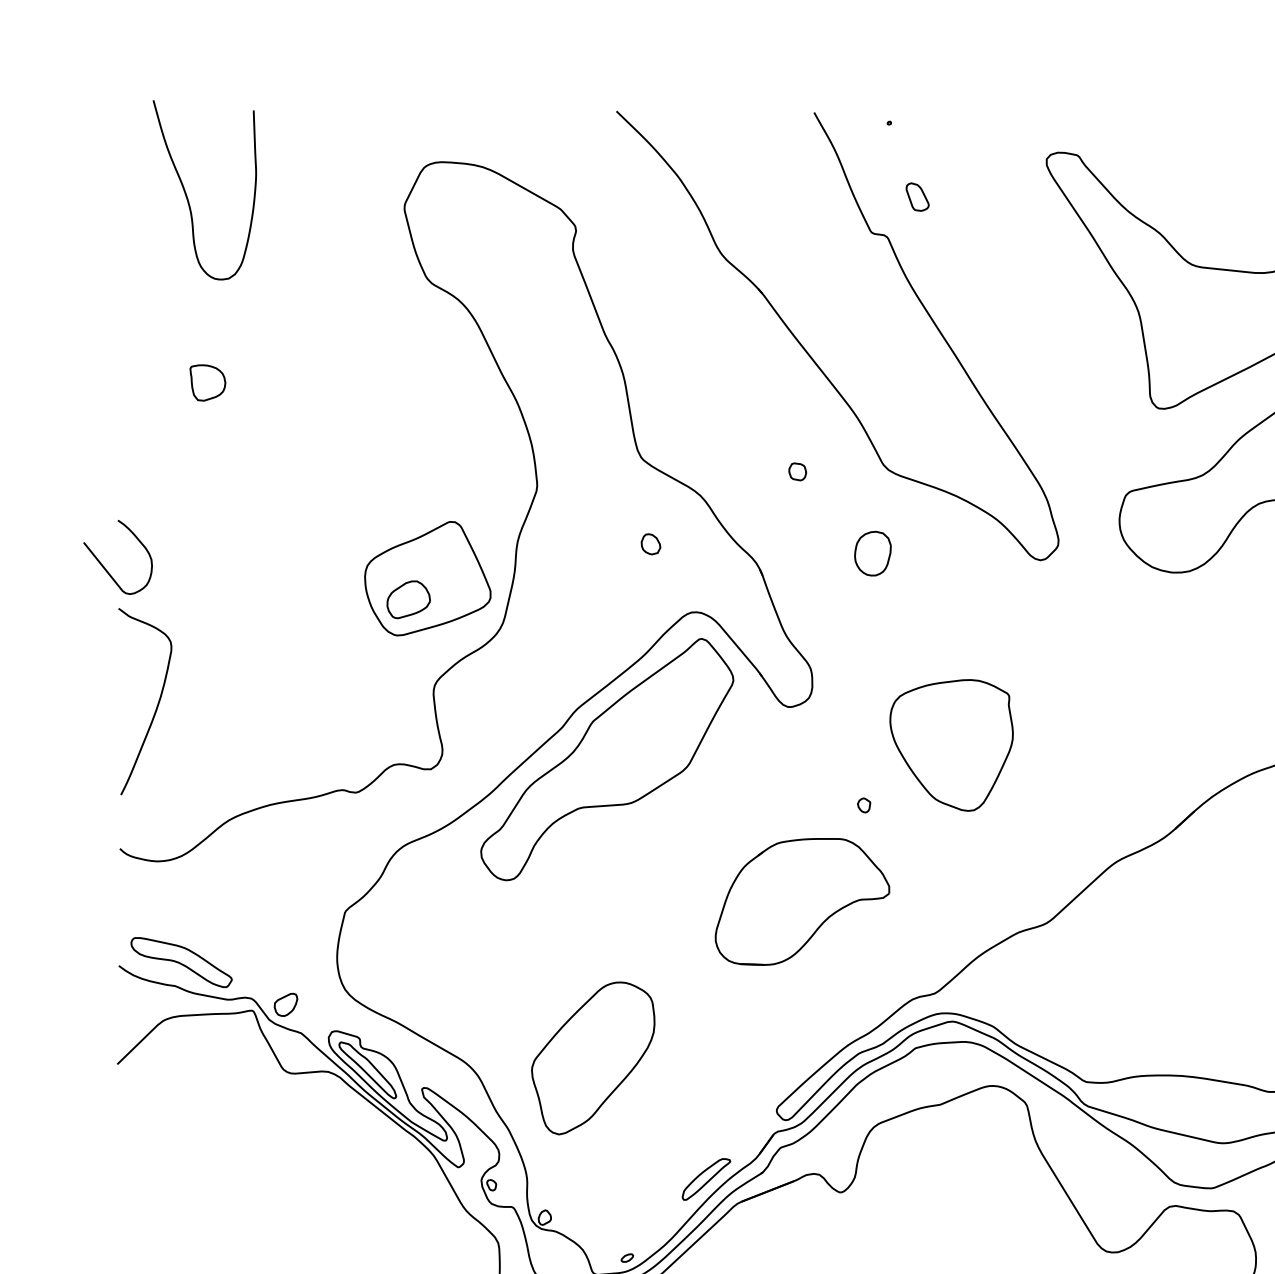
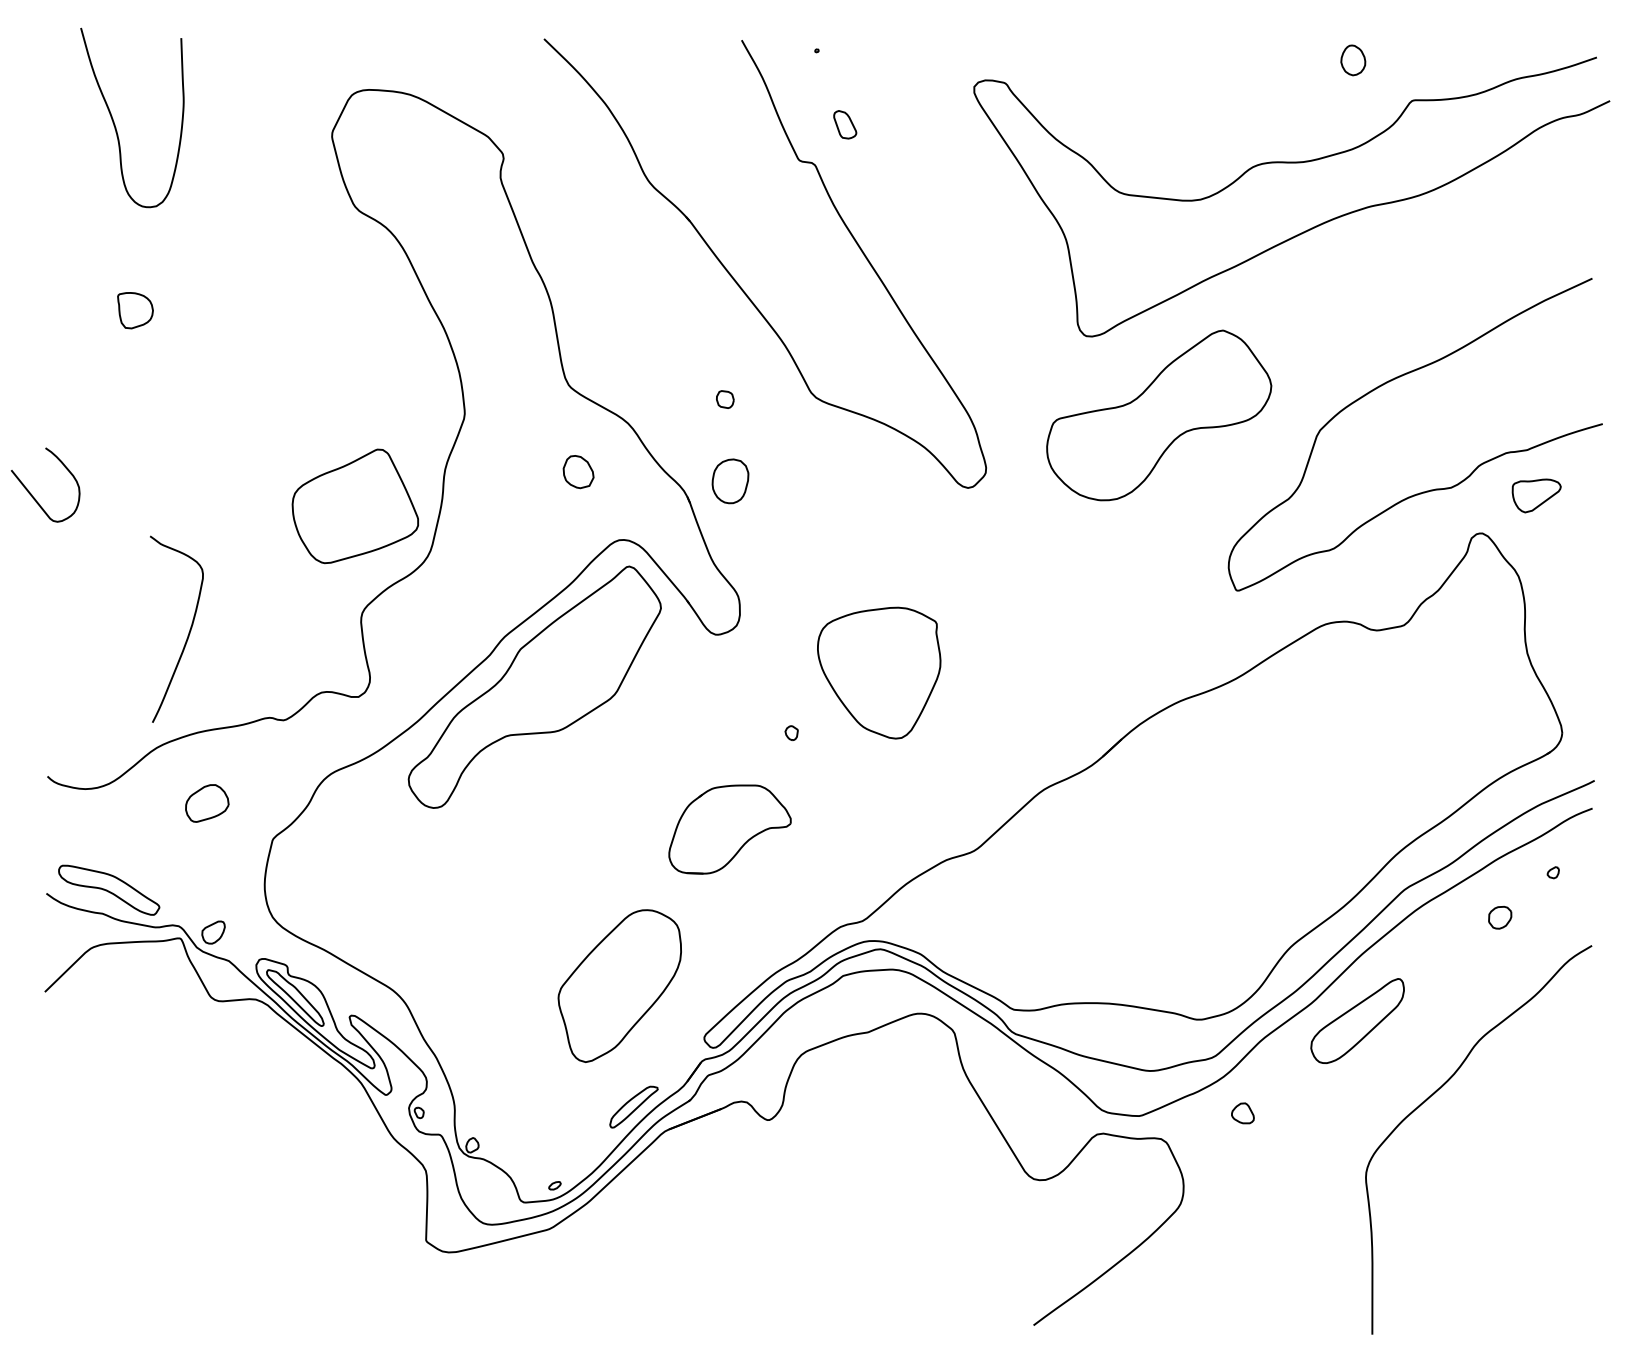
part: (650, 543) -> (578, 471), size x1.6
part: (872, 553) -> (730, 481), moved
part: (408, 599) -> (207, 803), moved
curve: (156, 704) -> (188, 632), moved
part: (801, 901) -> (729, 829), size x0.7
part: (592, 1057) -> (619, 985), moved

